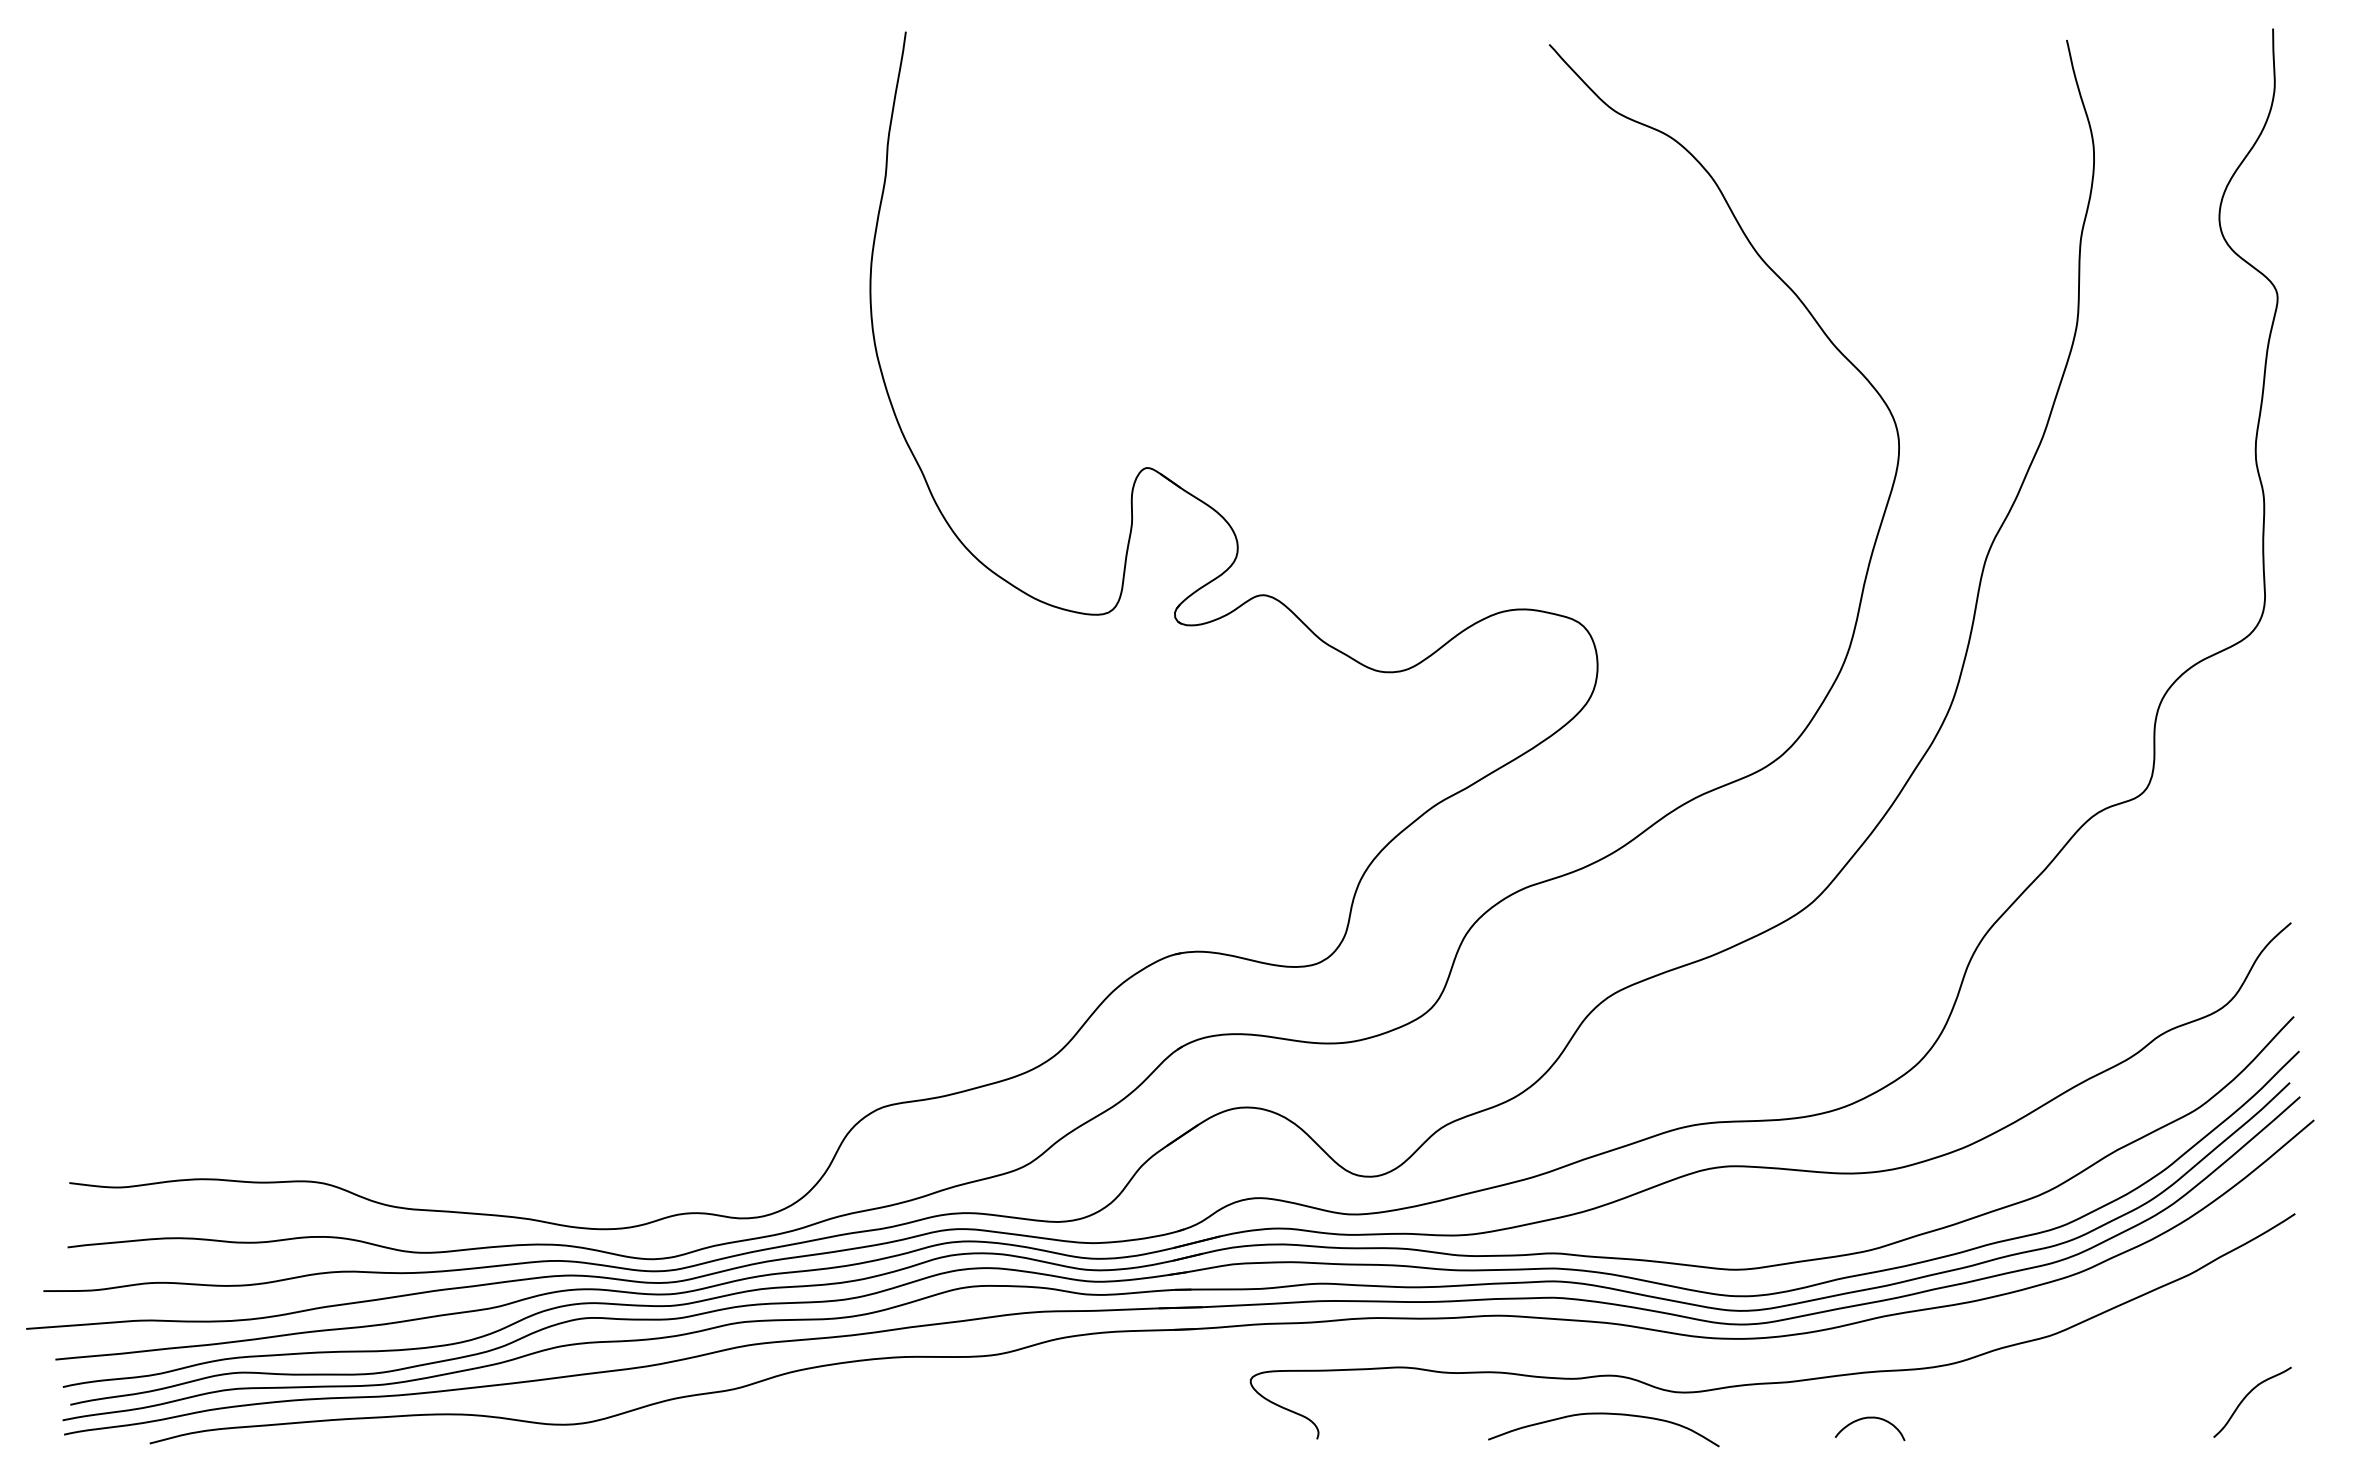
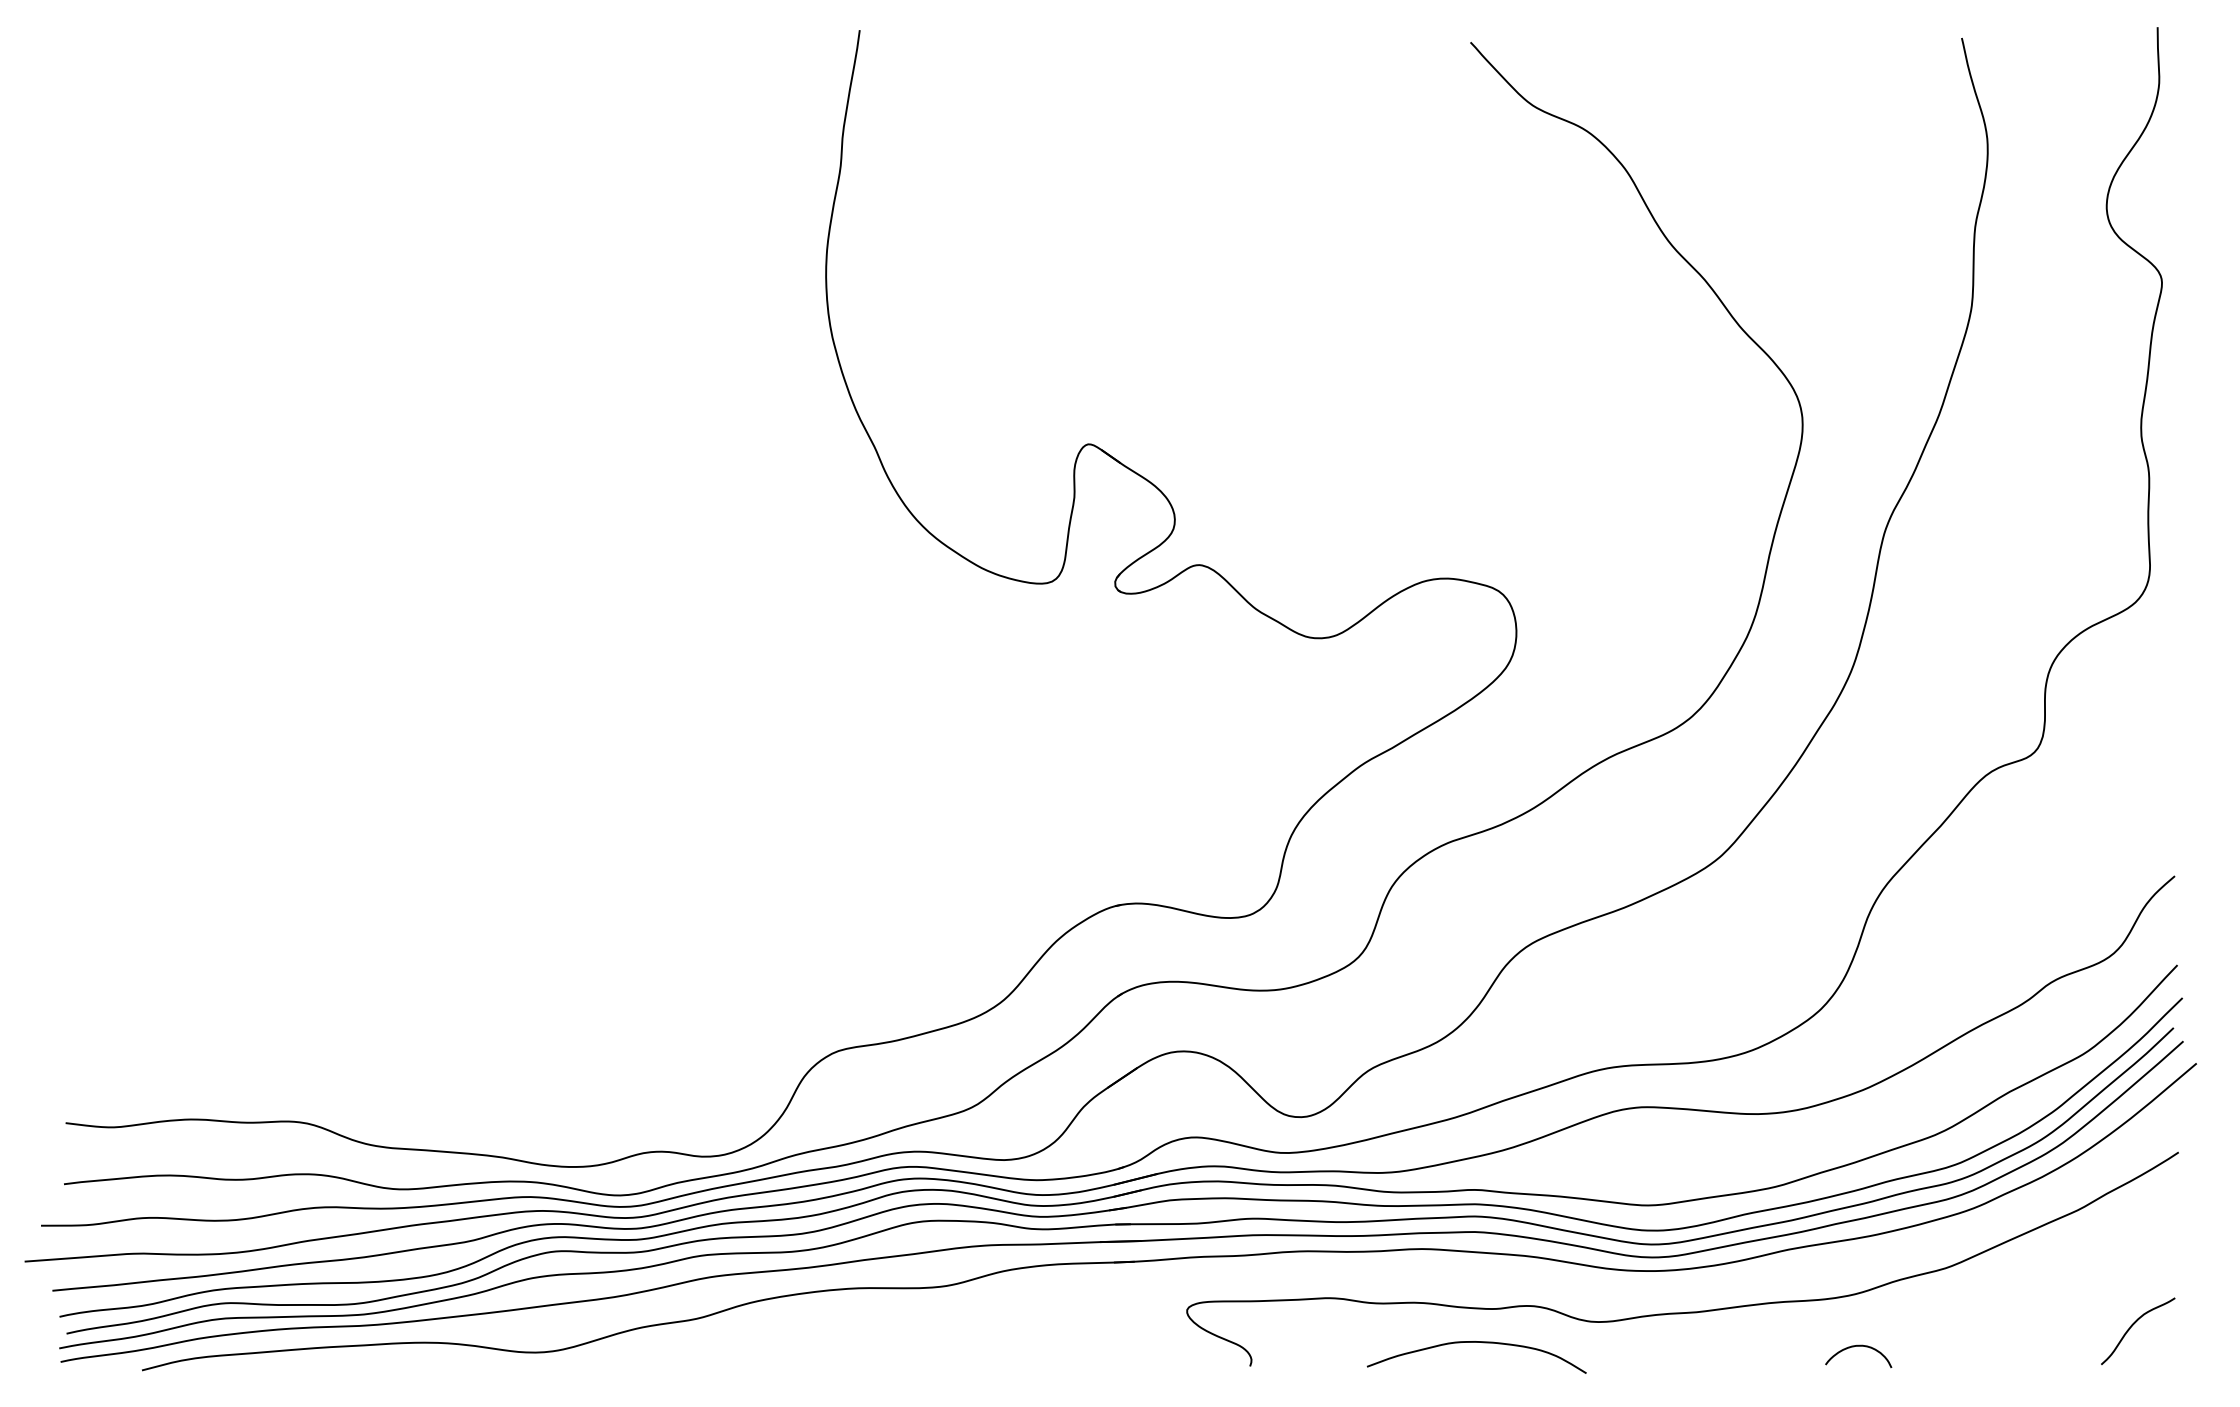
curve: (1603, 1414) -> (1476, 1342), moved
curve: (1869, 1418) -> (1858, 1346), moved

